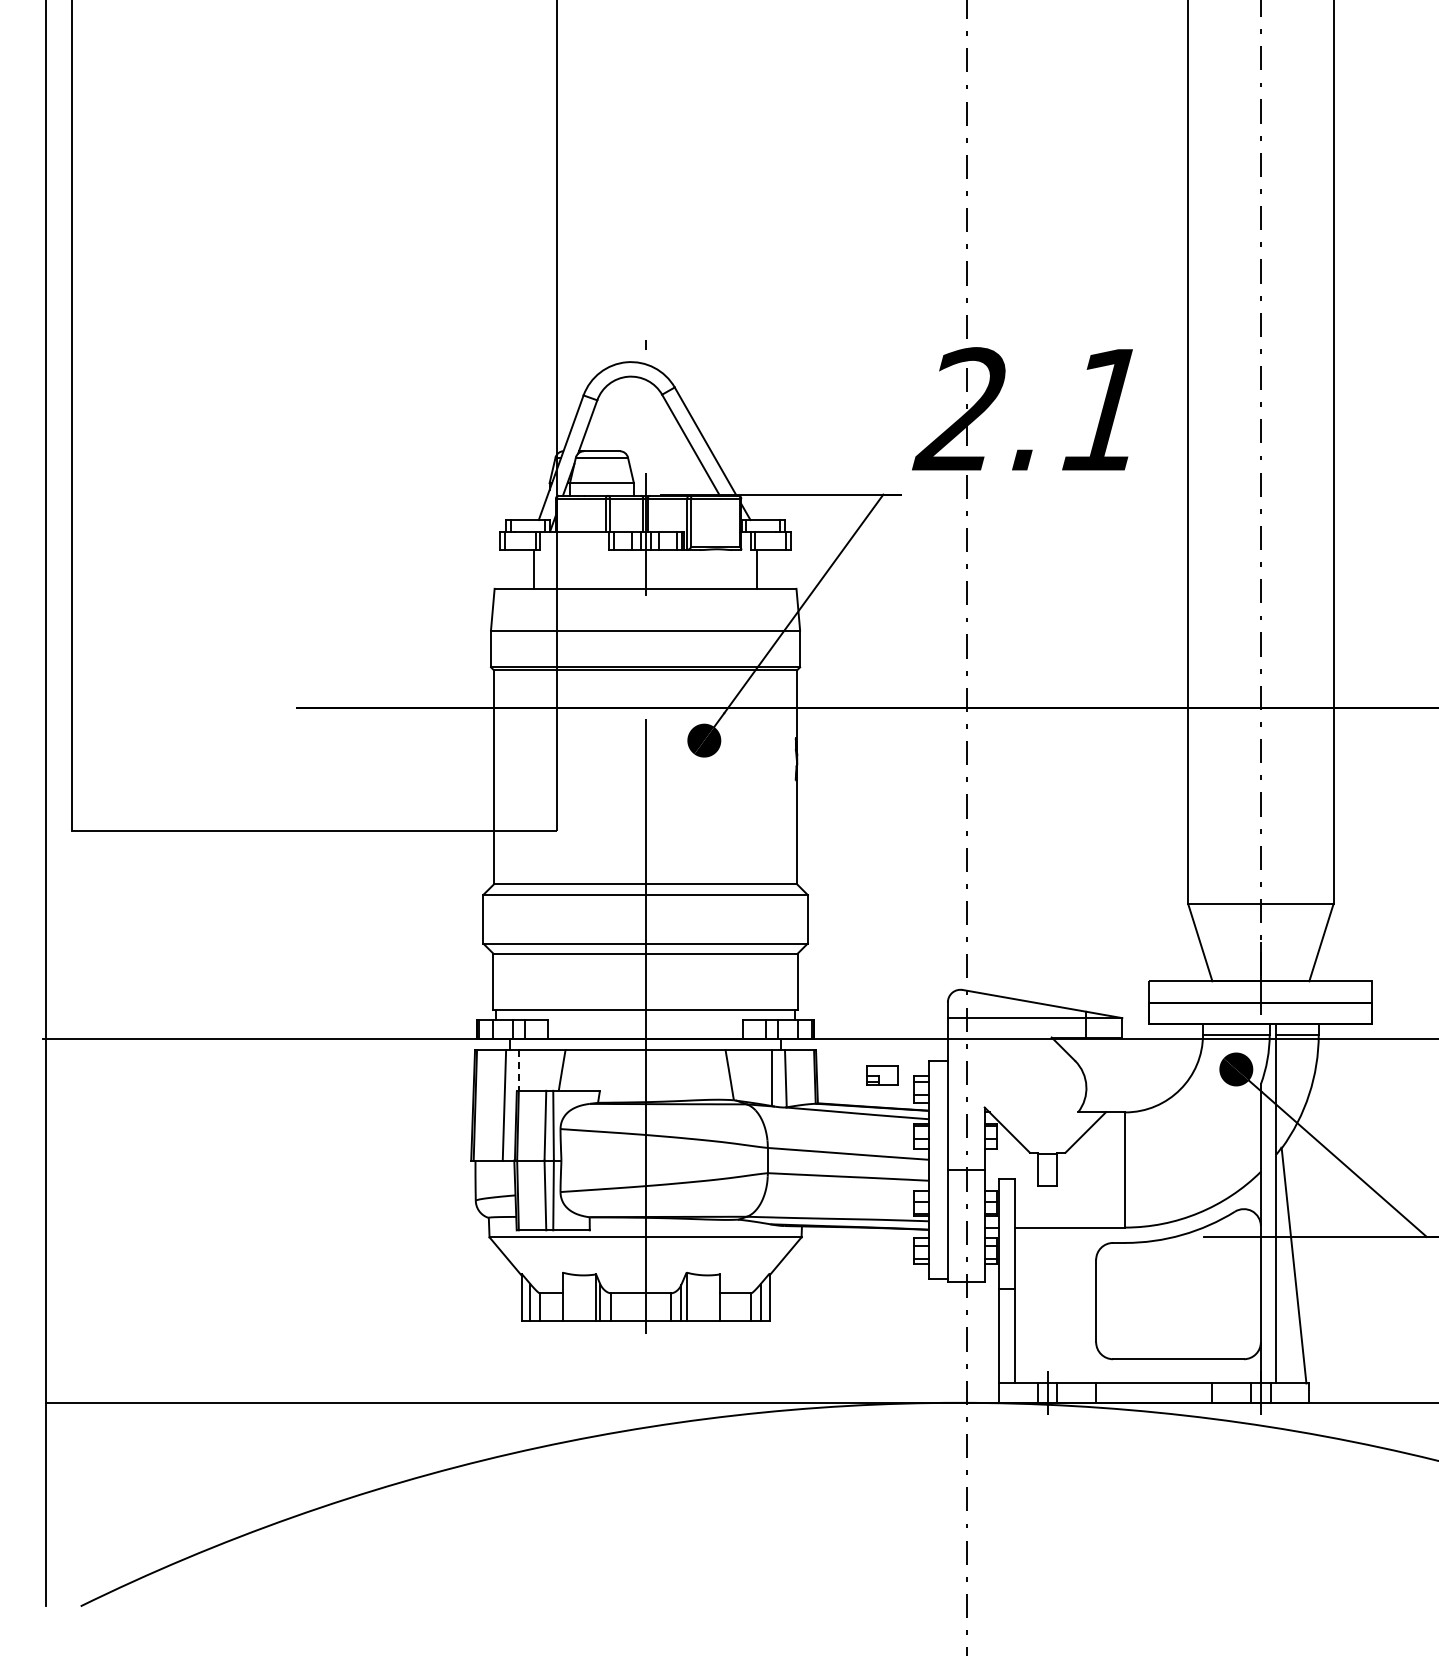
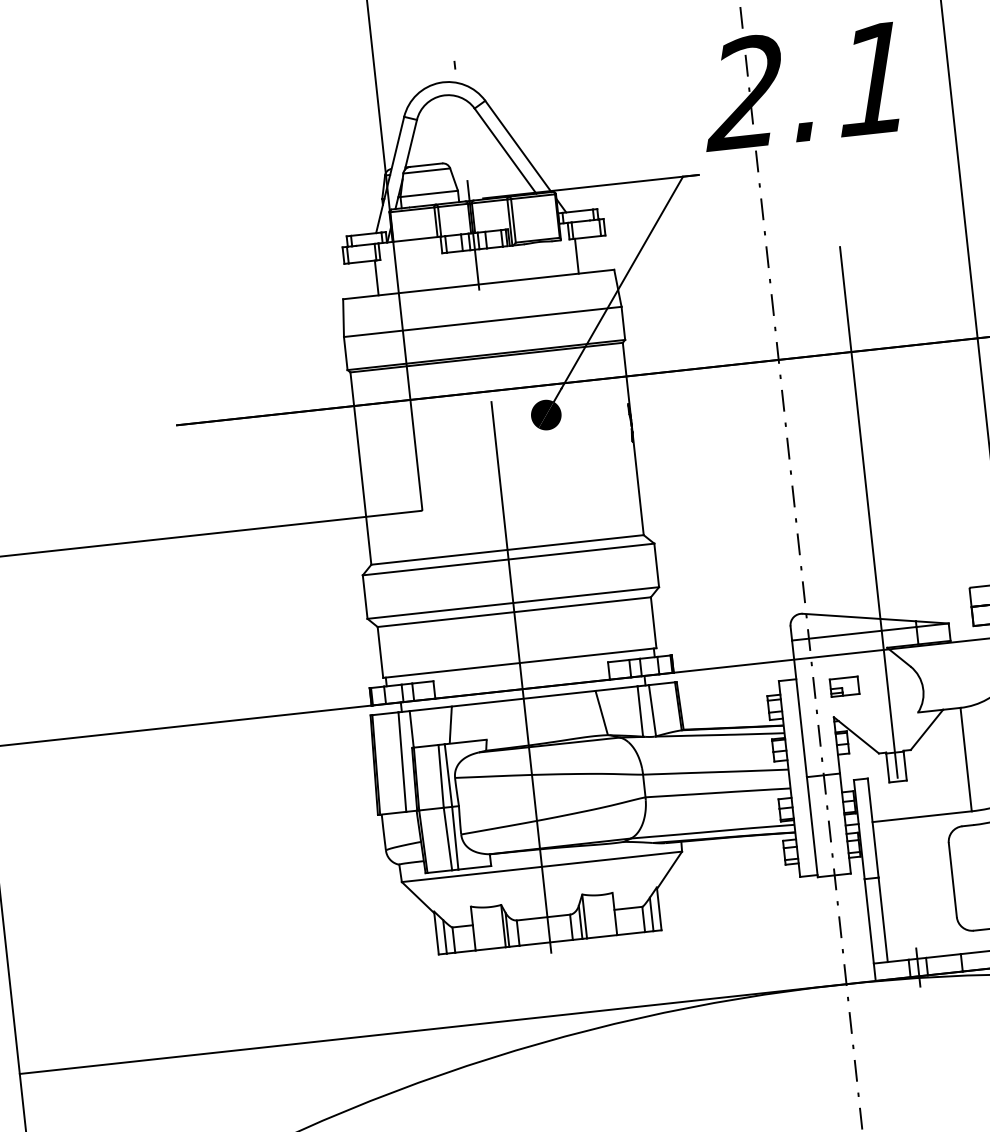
line: (1047, 885) -> (868, 511), added
line: (518, 1070) -> (411, 729), dashed -> solid
part: (882, 1075) -> (844, 686), moved

